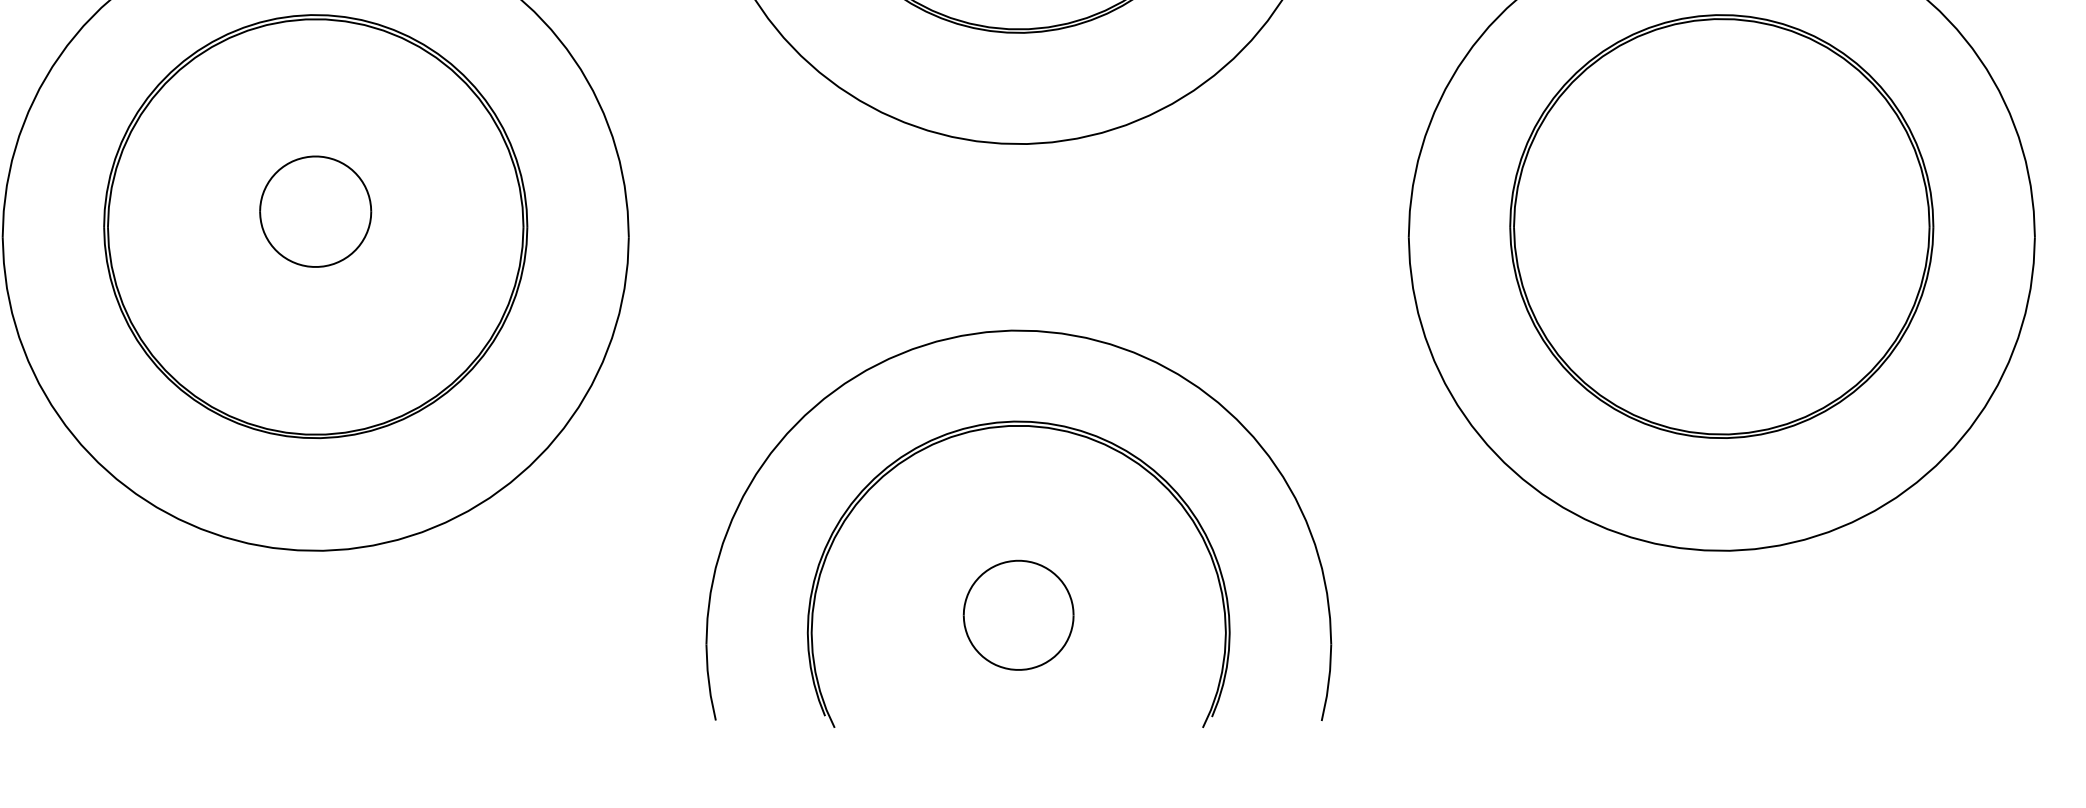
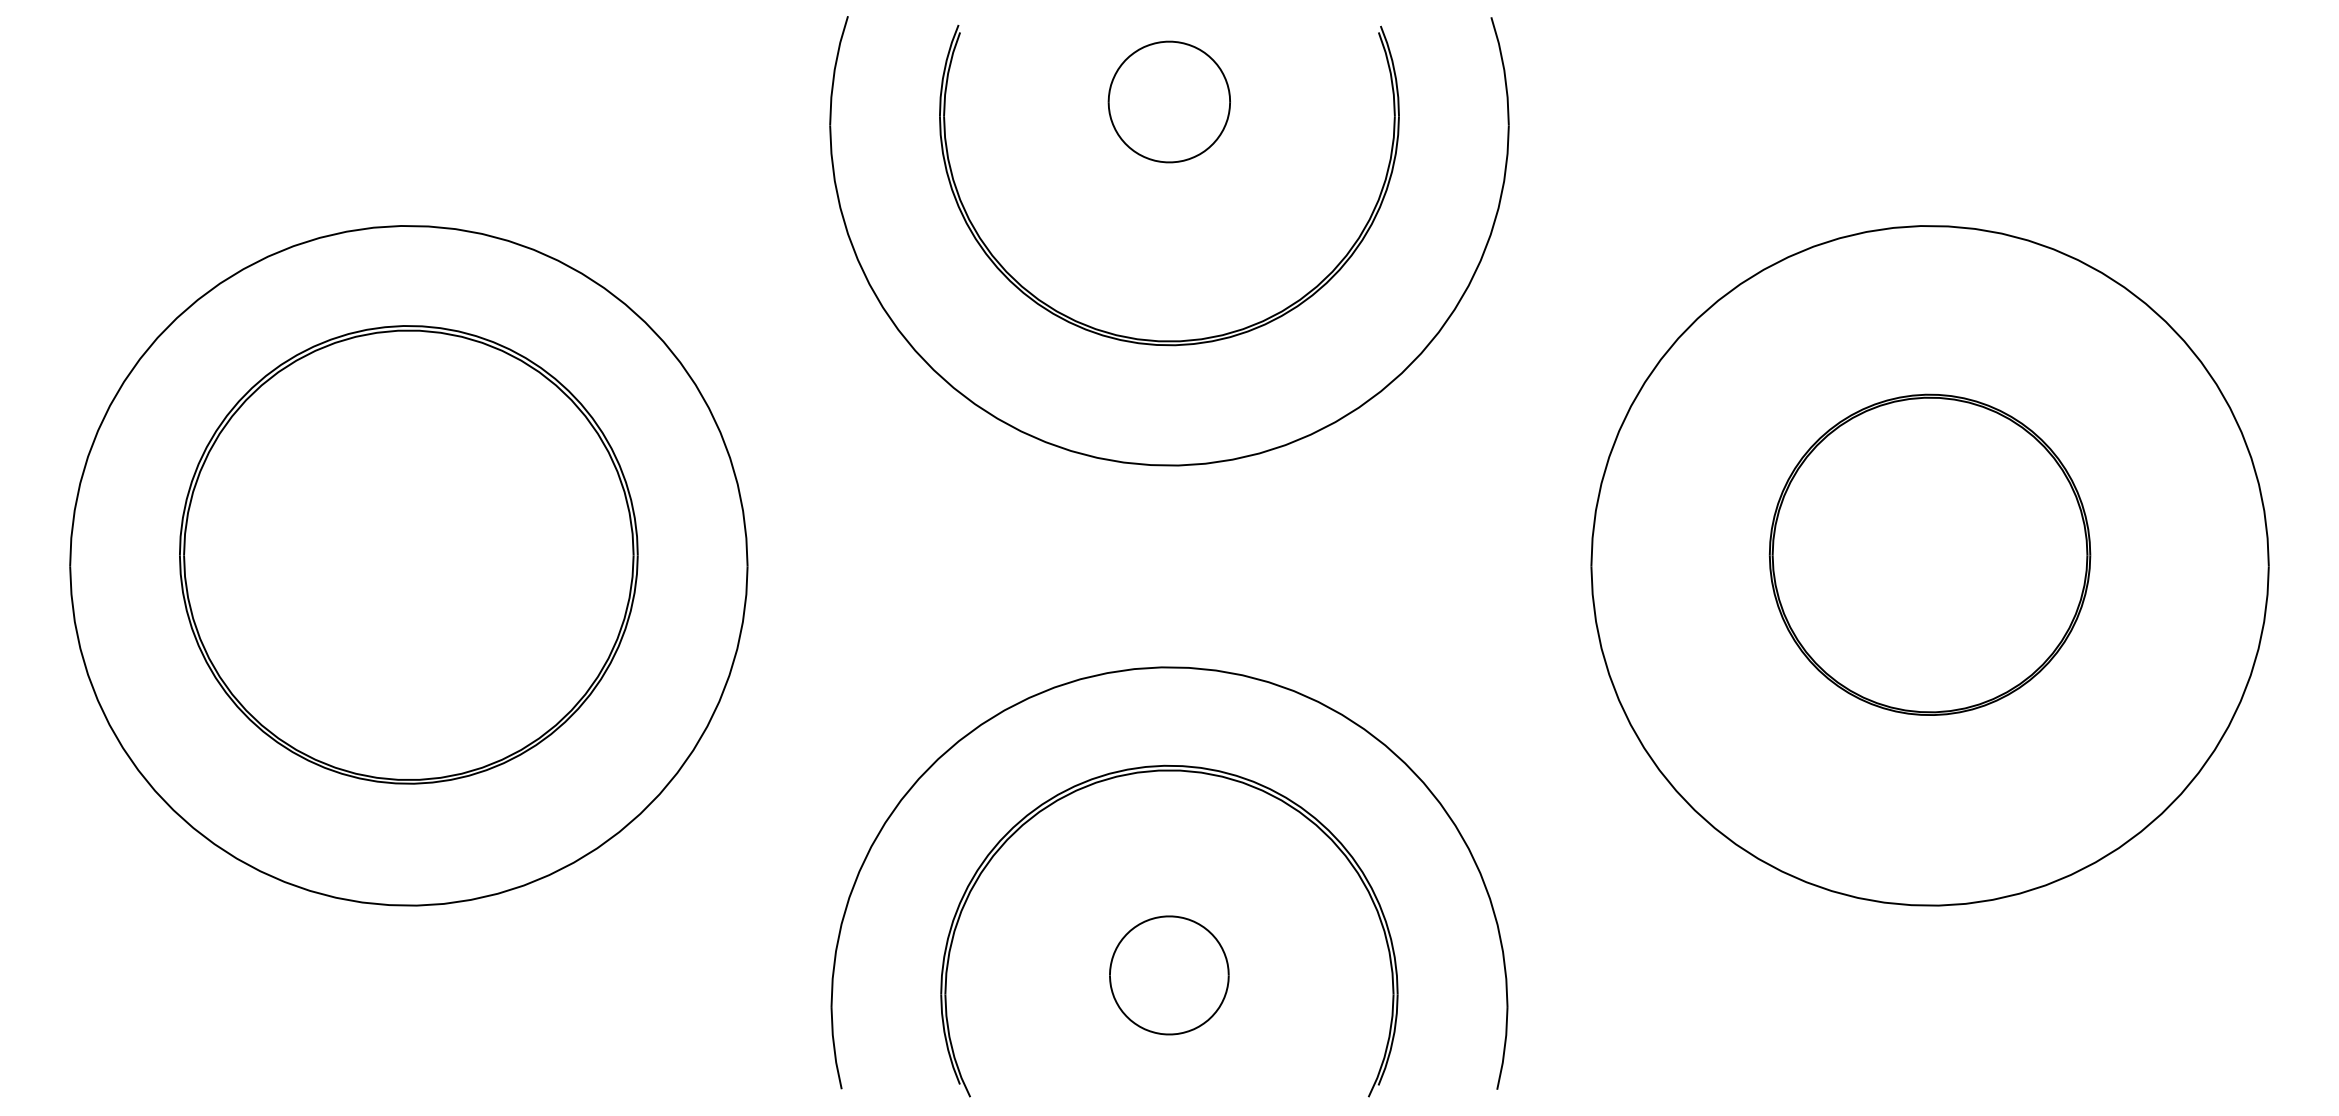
part: (315, 211) -> (408, 538), removed
part: (1721, 226) -> (1929, 554), size x0.7

